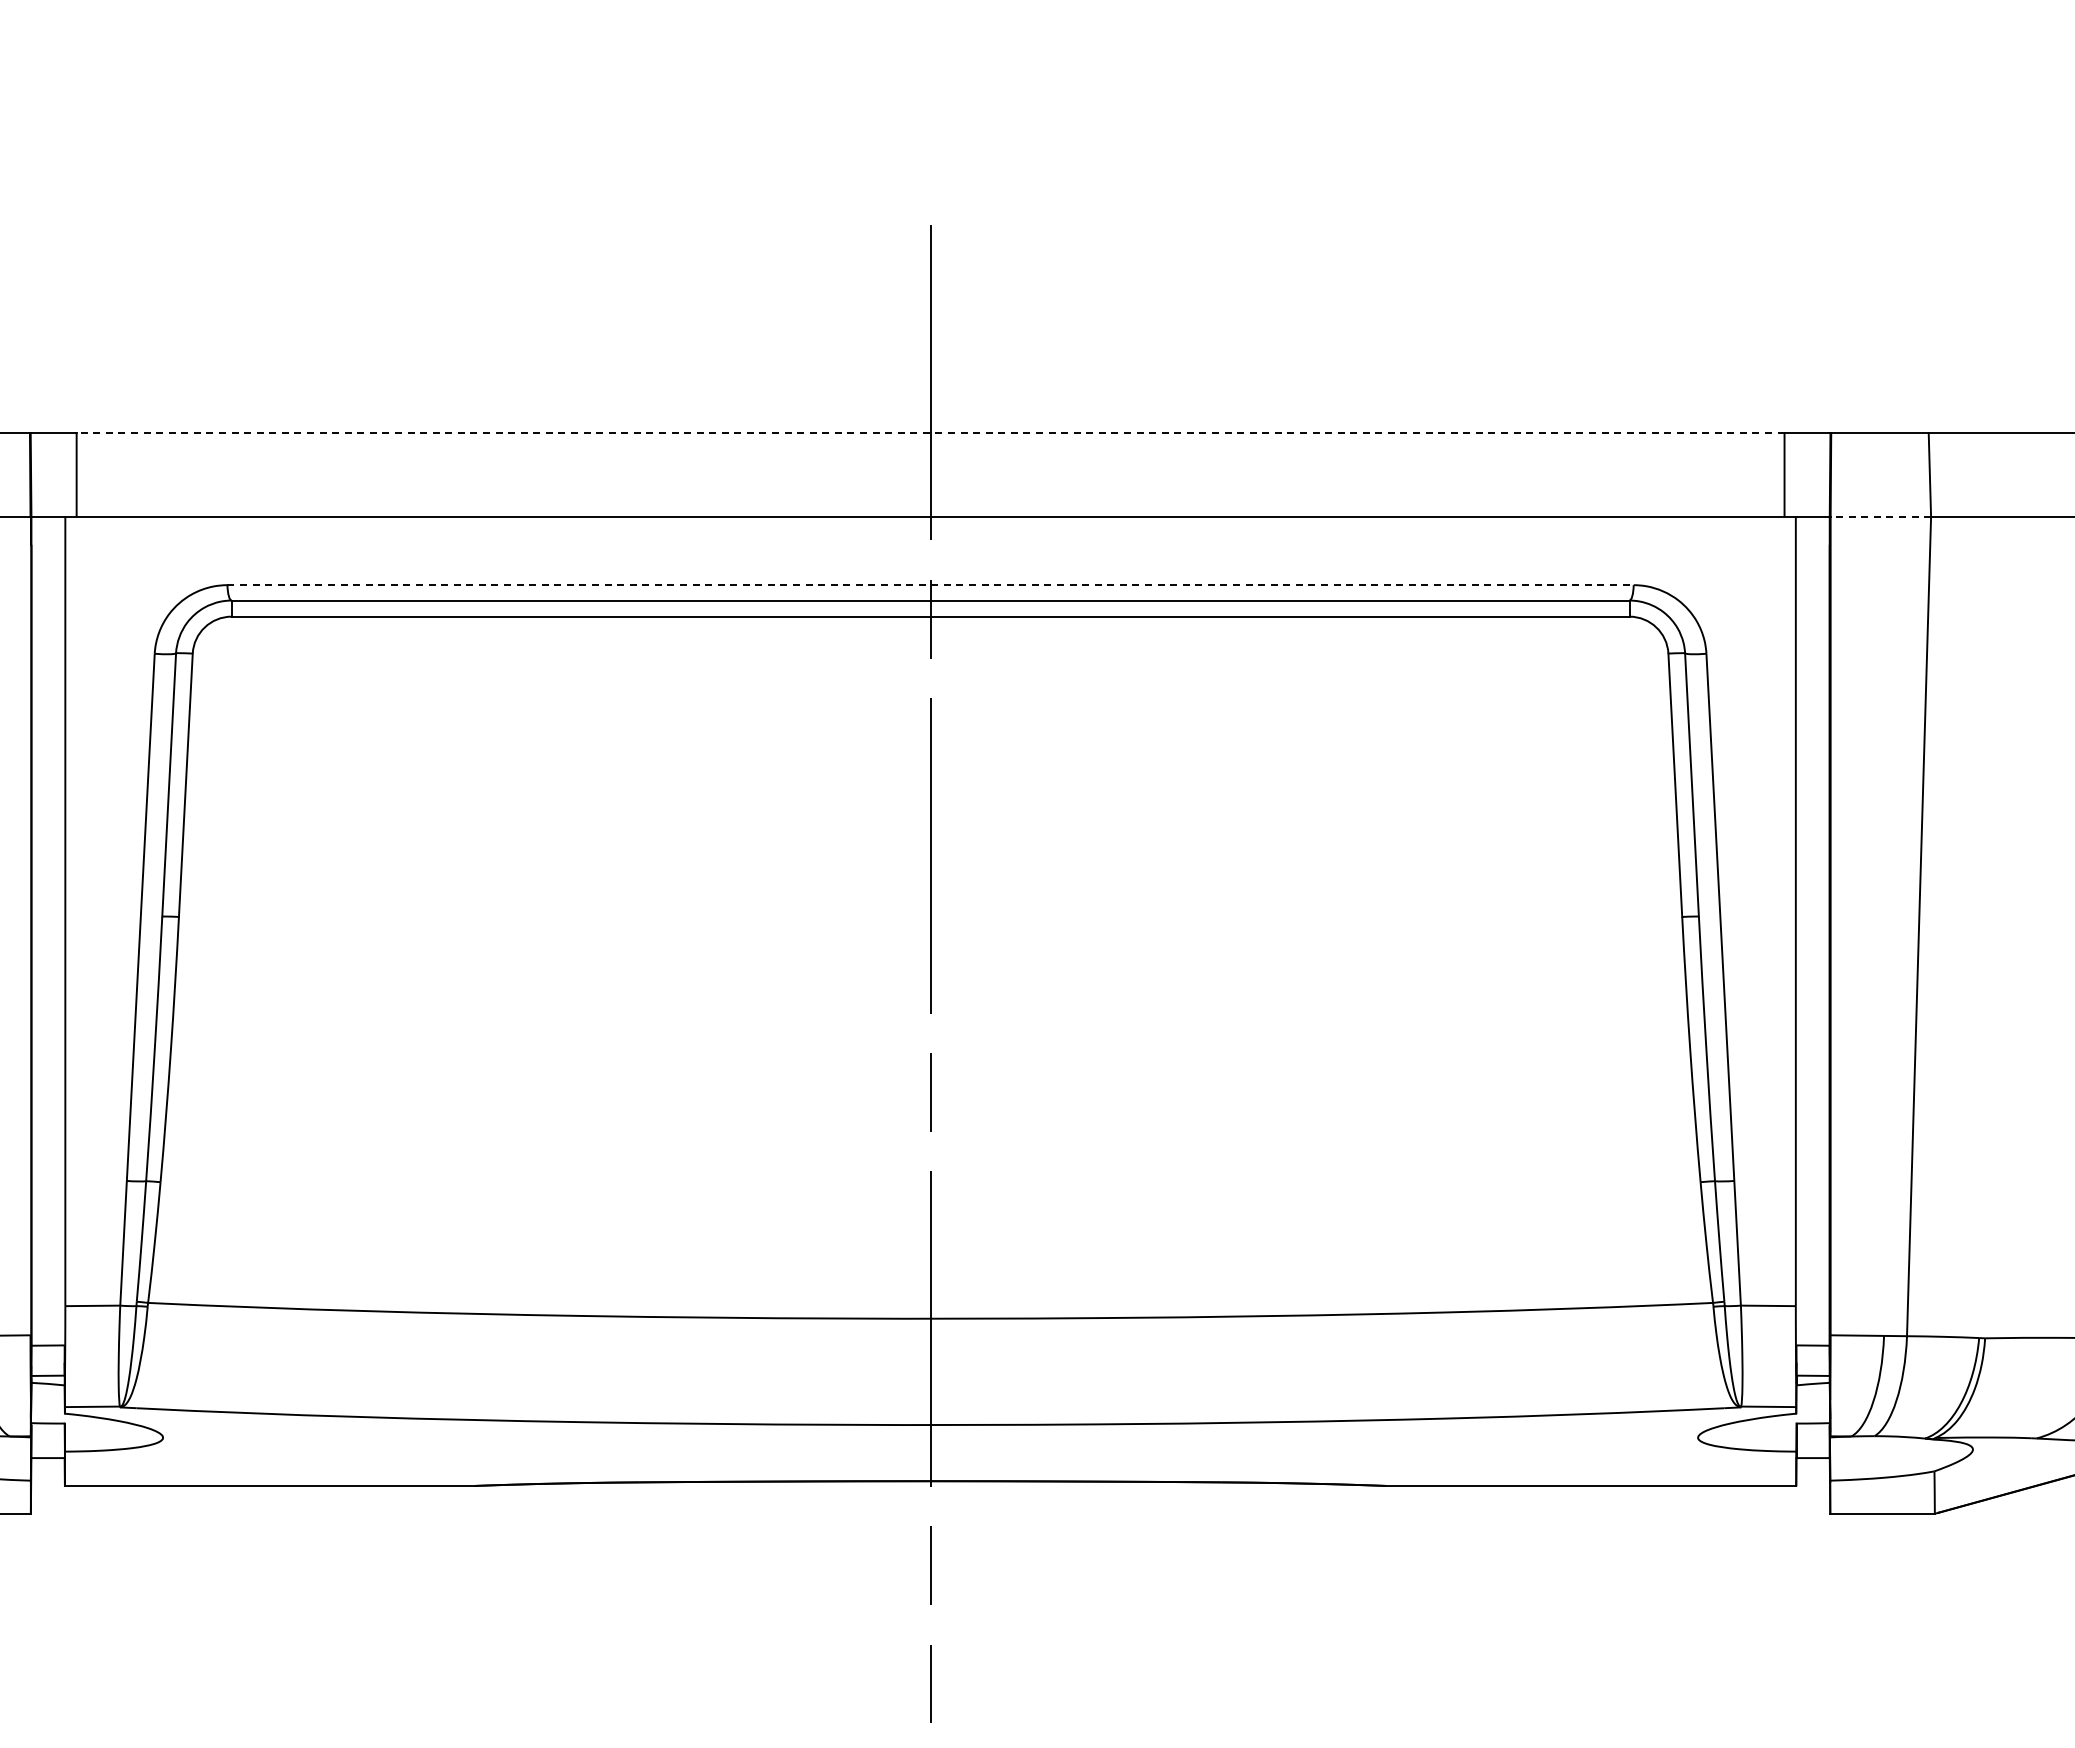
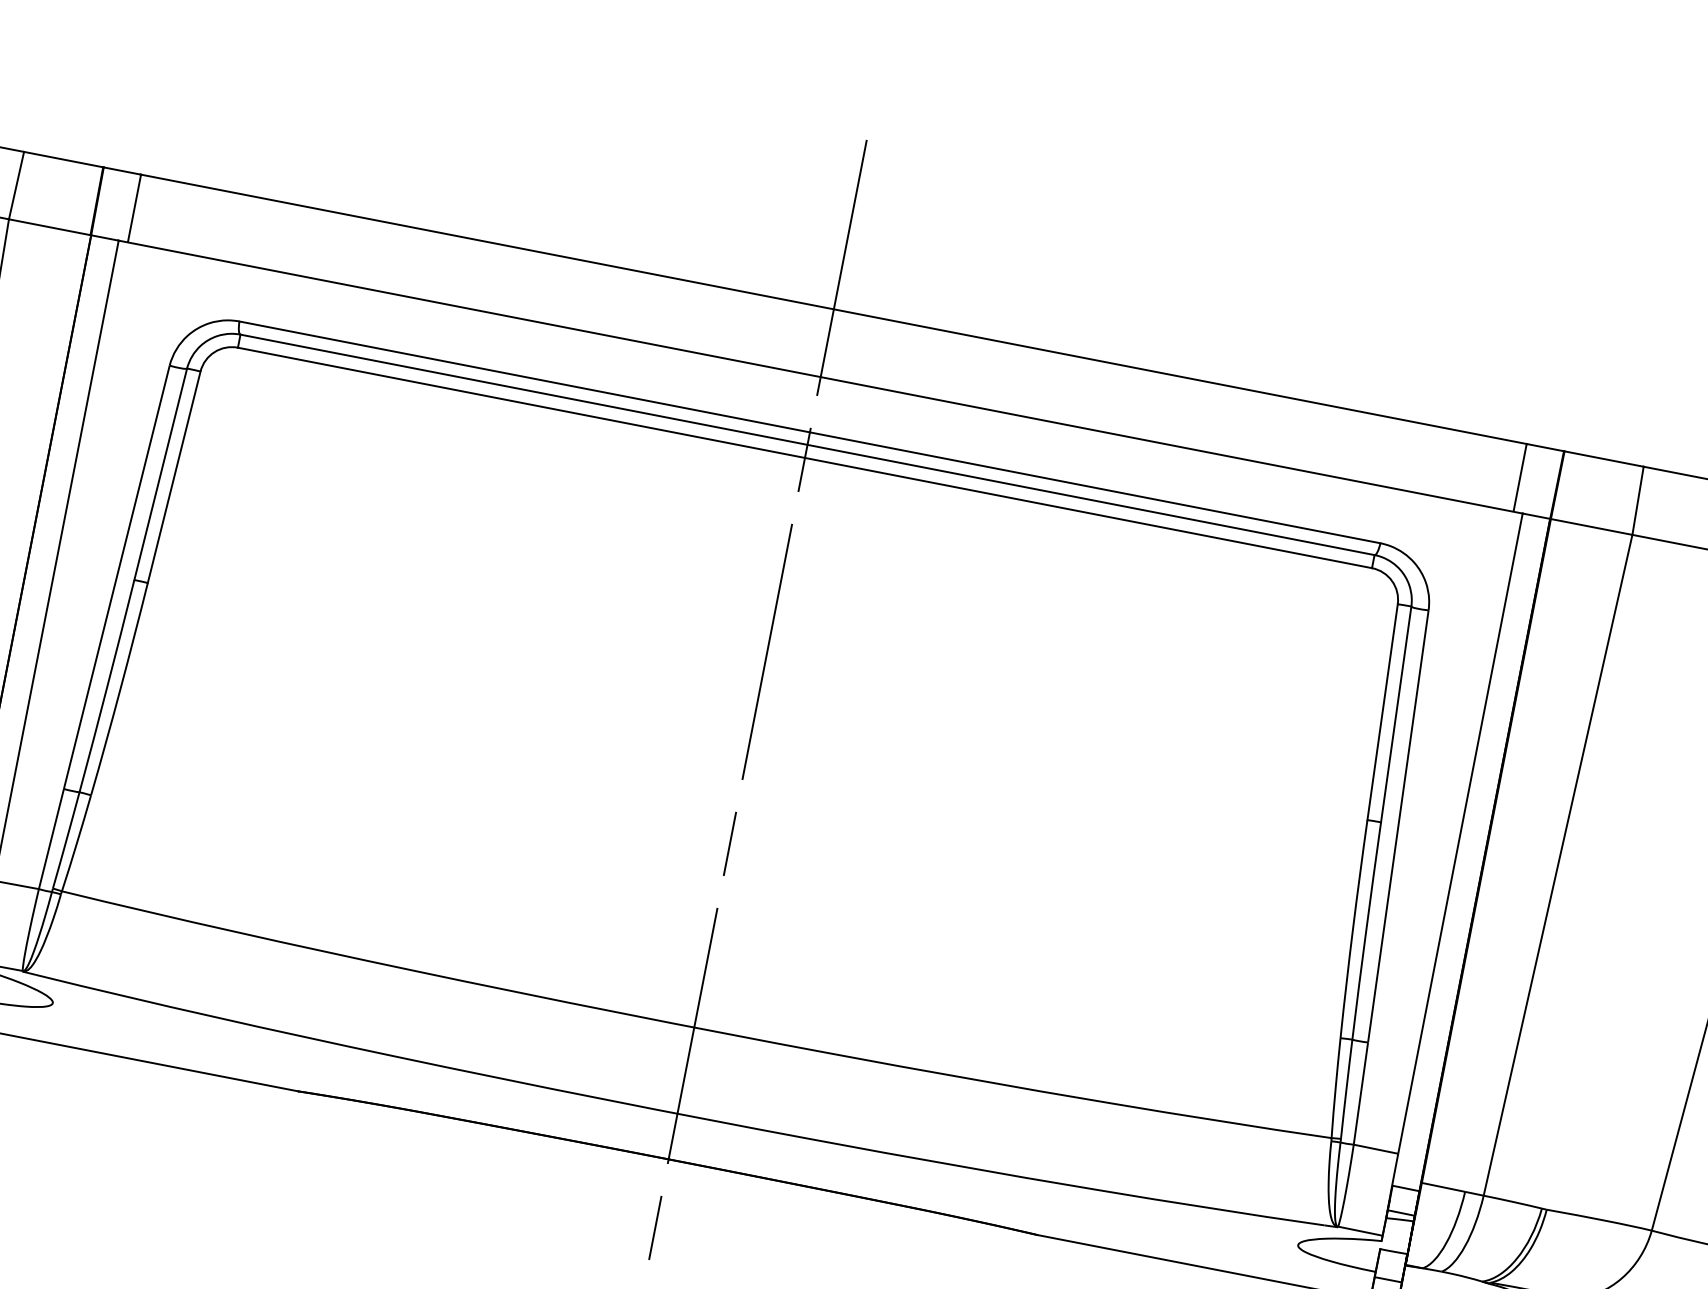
line: (930, 433) -> (833, 309), dashed -> solid
line: (1880, 517) -> (1591, 527), dashed -> solid
line: (931, 585) -> (810, 432), dashed -> solid

